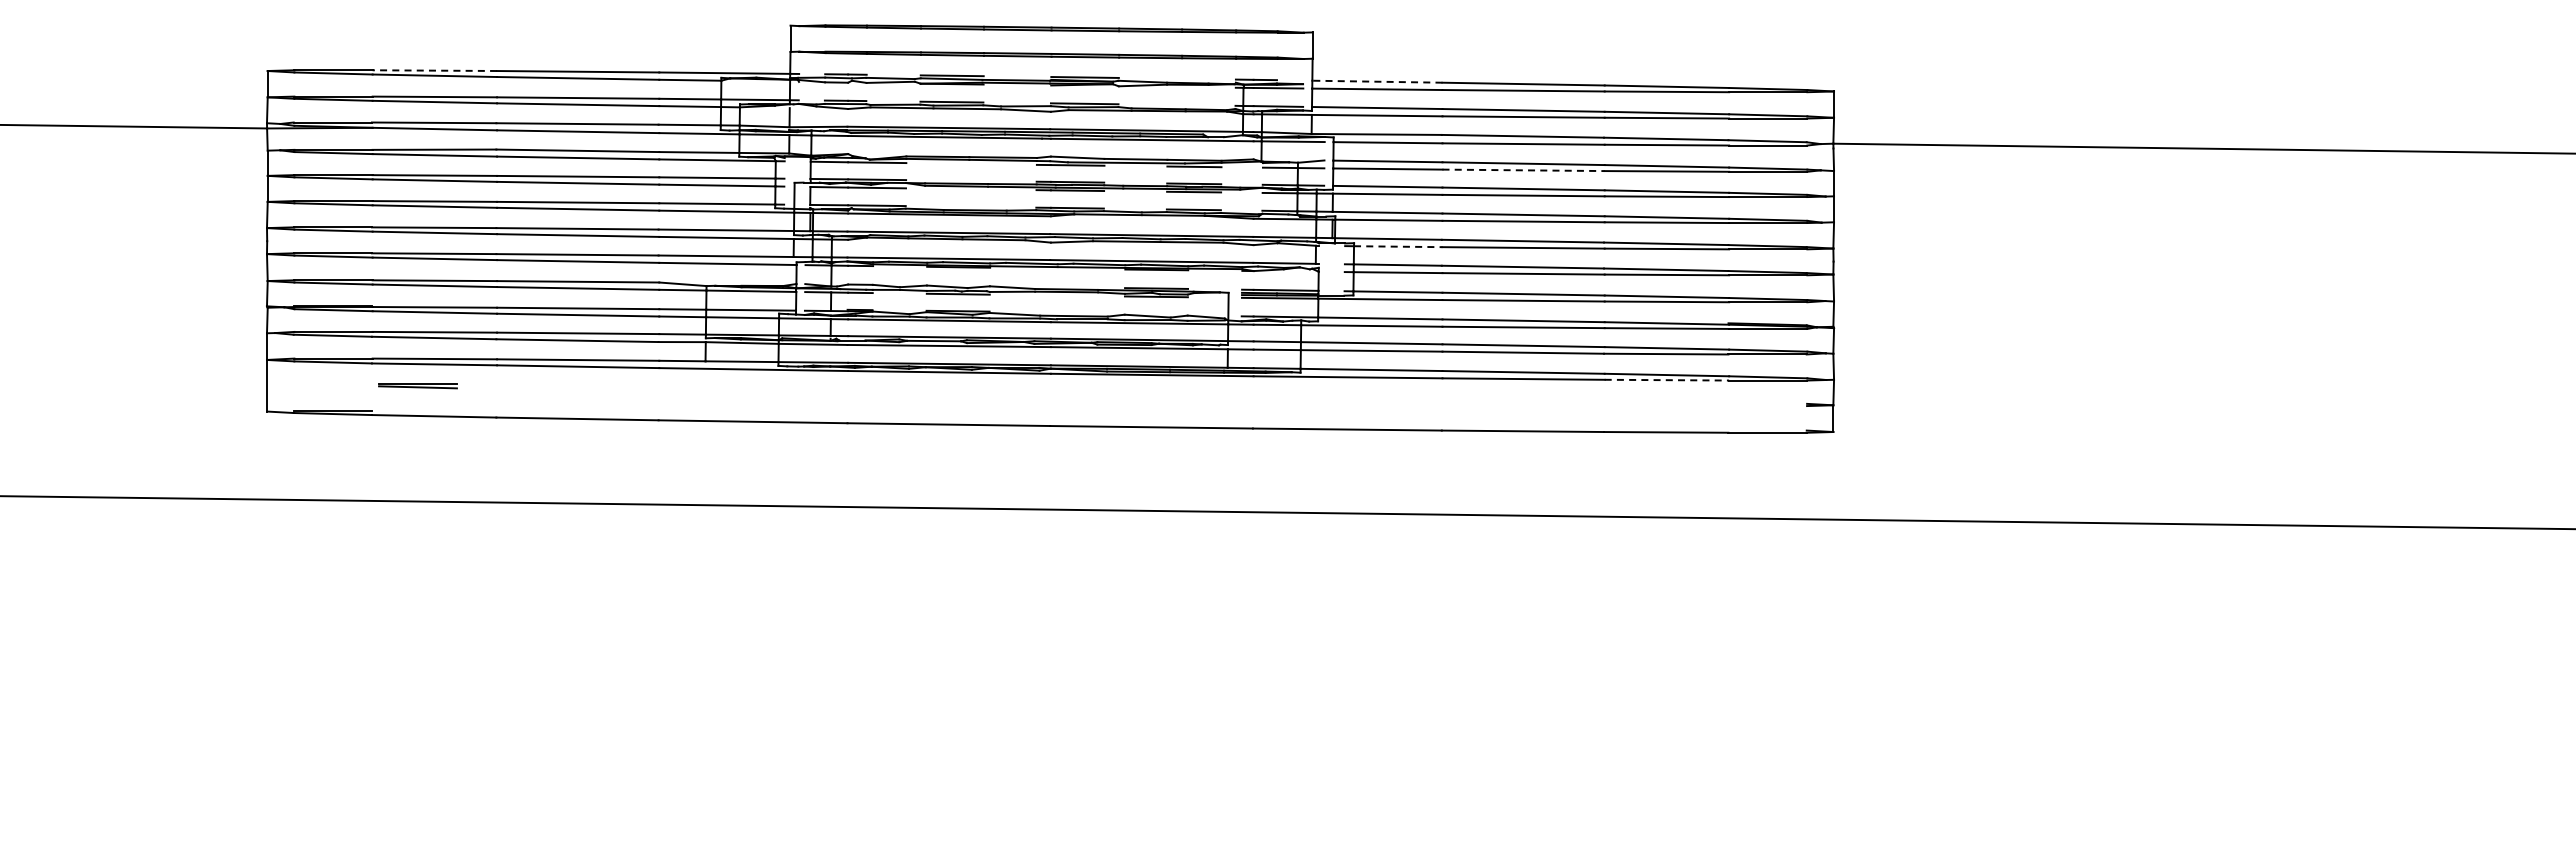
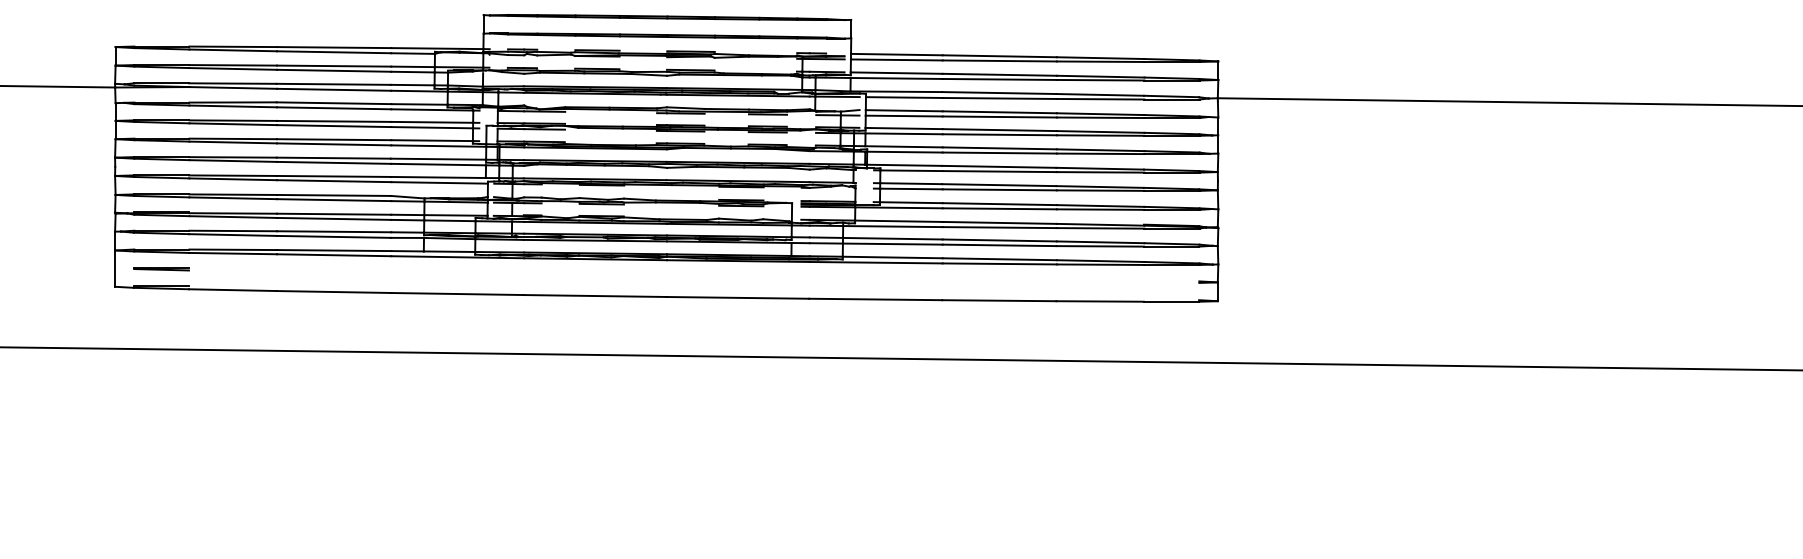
line: (434, 70) -> (233, 46), dashed -> solid
line: (1376, 81) -> (896, 54), dashed -> solid
line: (1524, 170) -> (1000, 117), dashed -> solid
line: (1398, 246) -> (911, 170), dashed -> solid
line: (1667, 380) -> (1101, 264), dashed -> solid
part: (417, 386) -> (161, 269), moved

